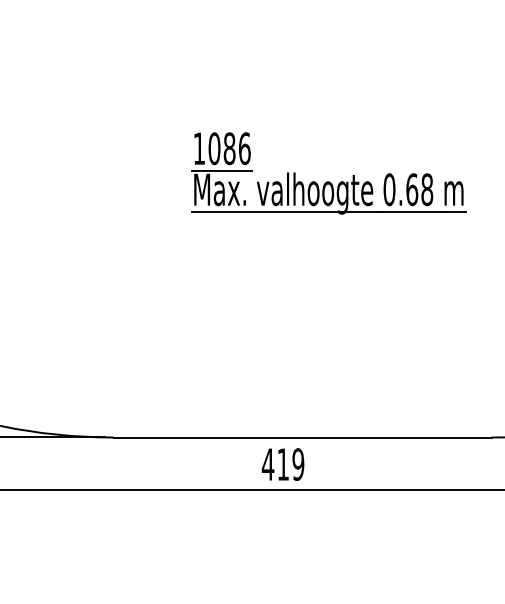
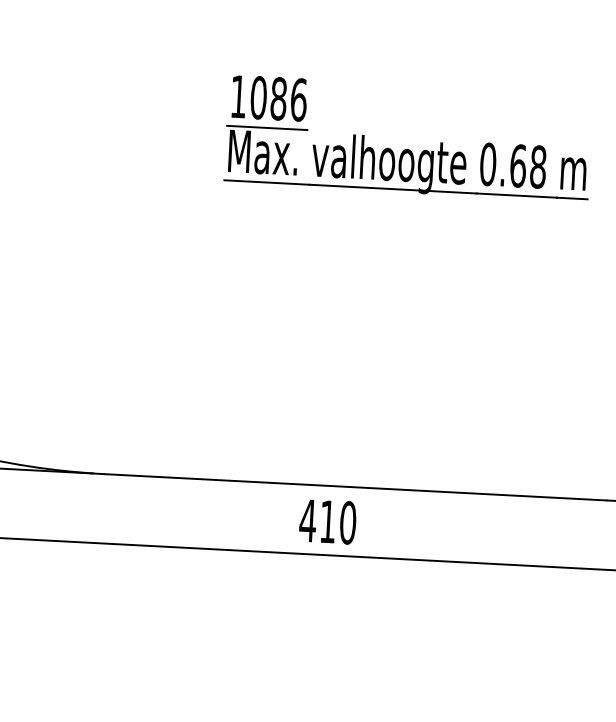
text: (298, 464) -> (348, 522), 419 -> 410

